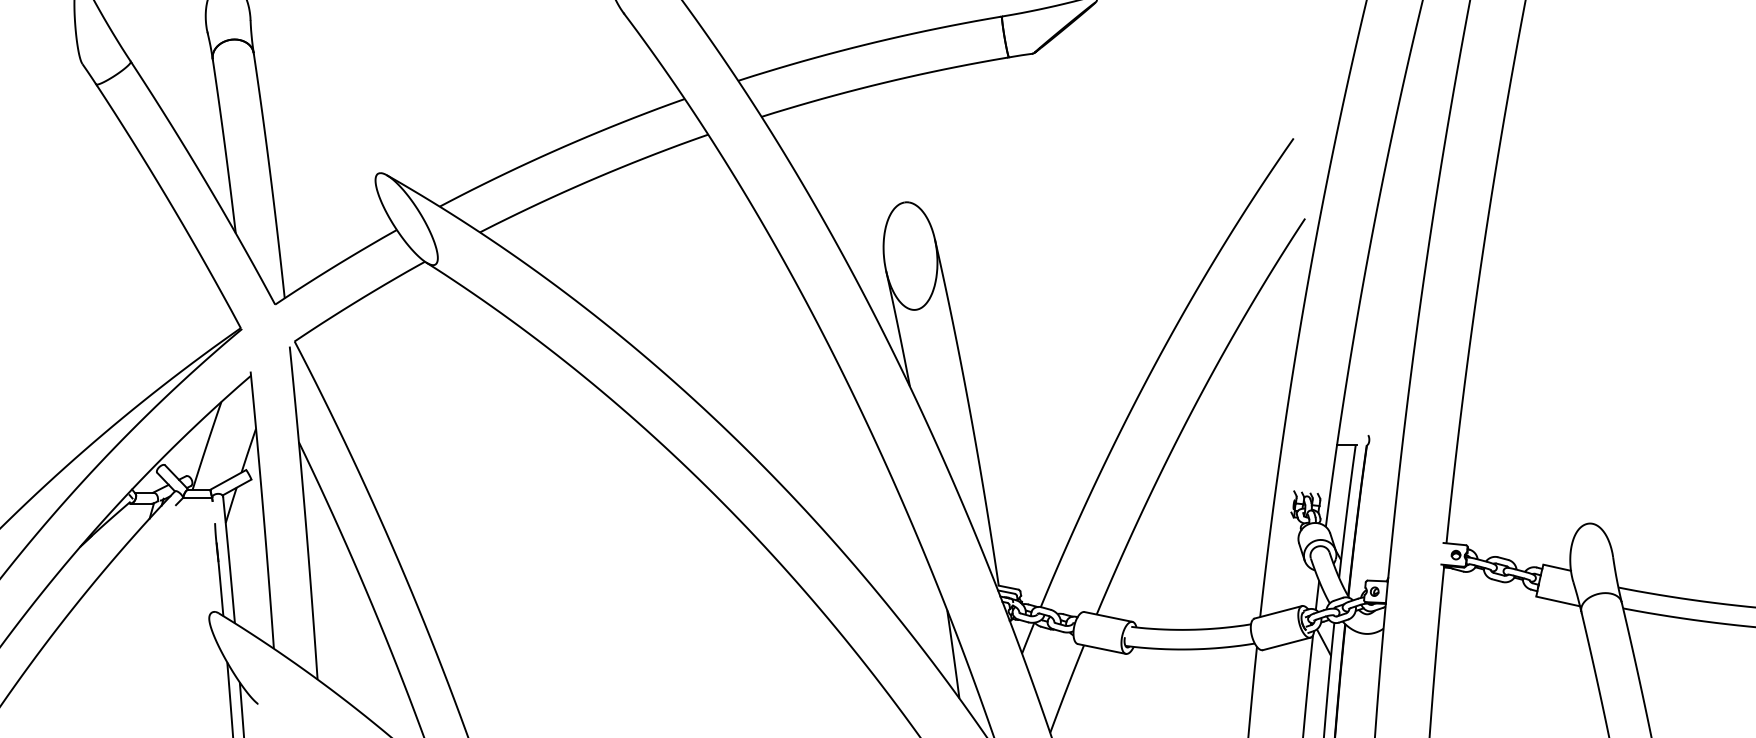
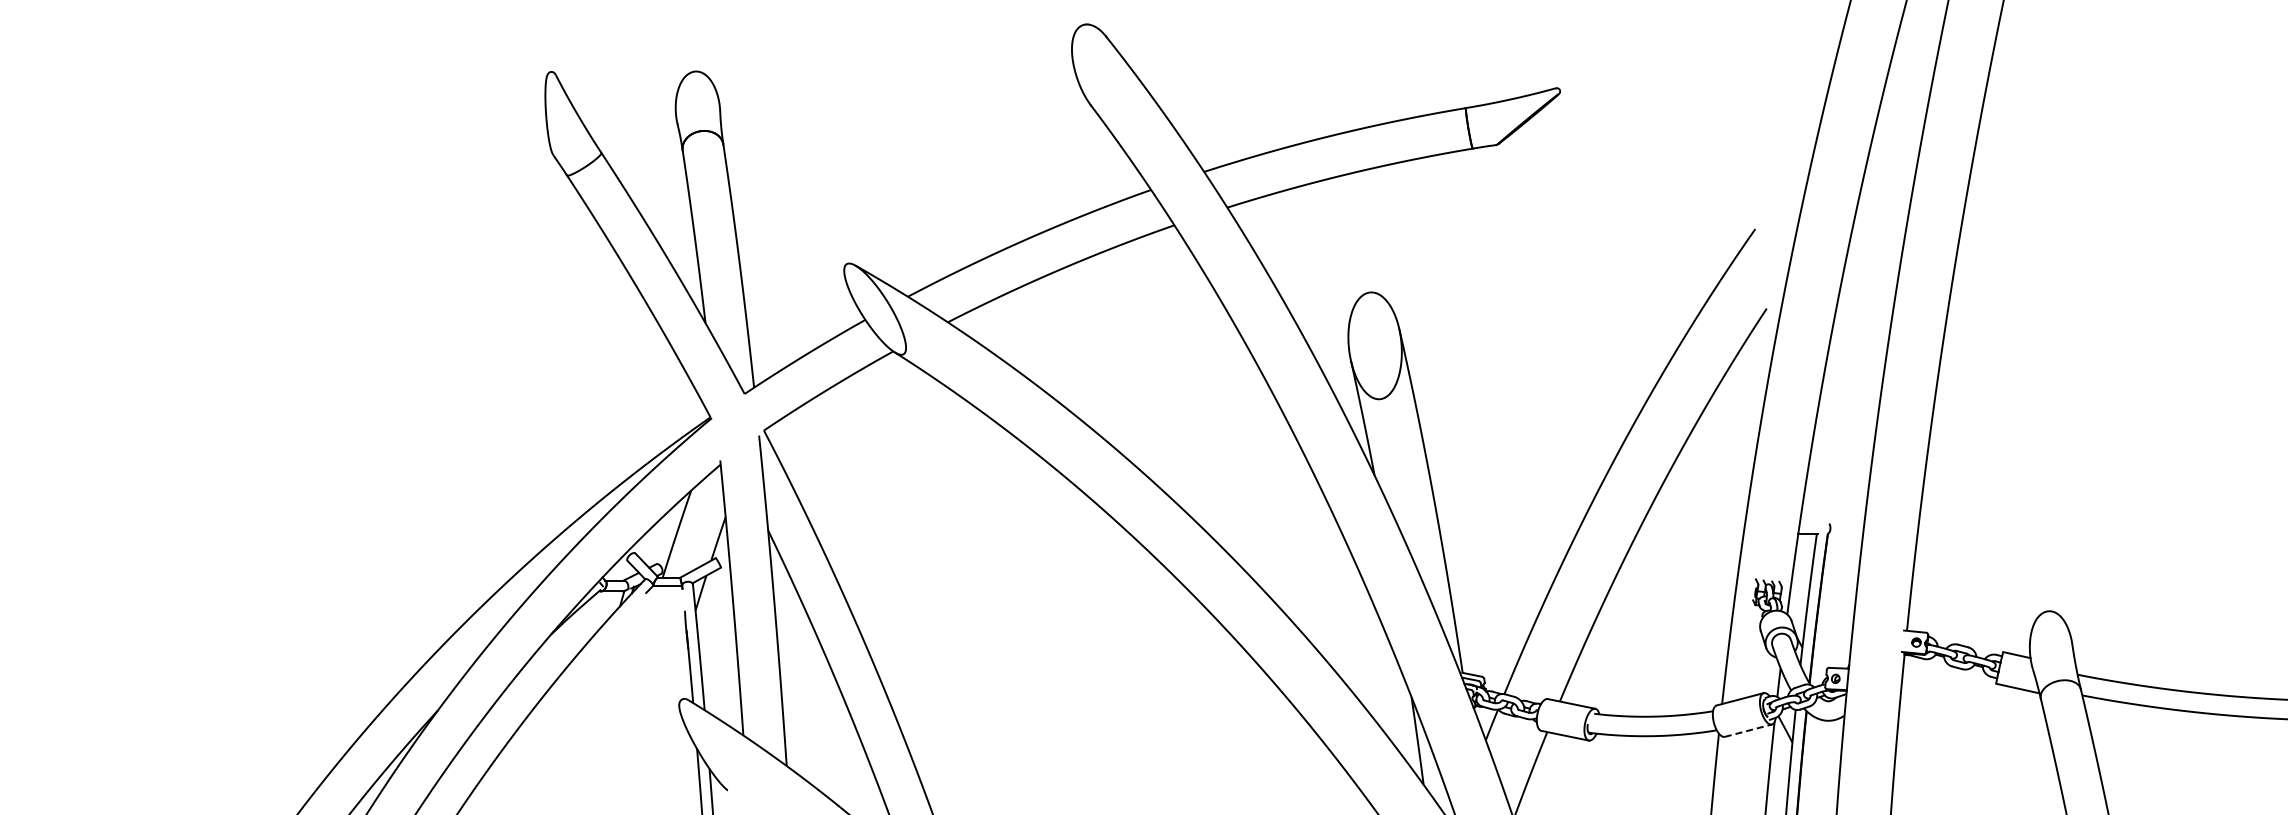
line: (1286, 643) -> (1748, 730), solid -> dashed

